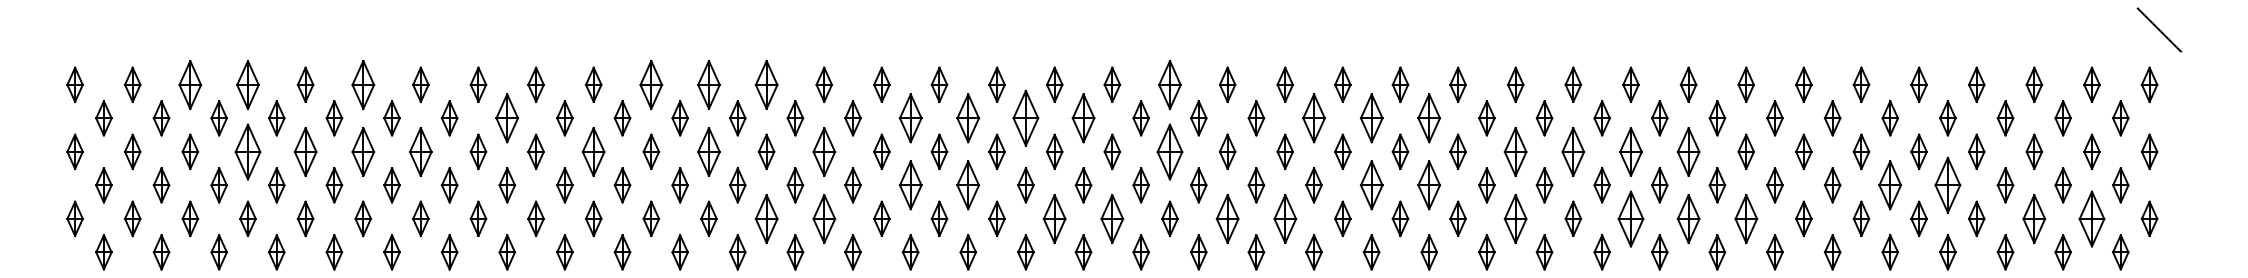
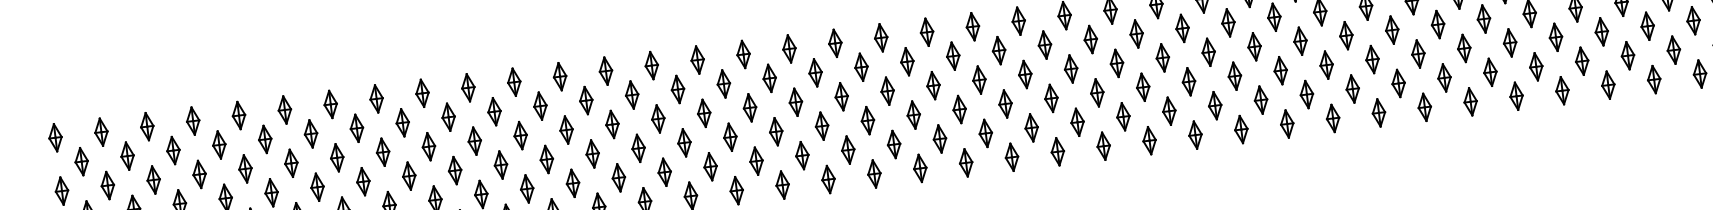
part: (190, 84) -> (147, 126), size x0.71
part: (247, 84) -> (192, 120), size x0.71
part: (362, 84) -> (284, 109), size x0.71
part: (651, 84) -> (514, 81), size x0.71
part: (708, 84) -> (559, 76), size x0.71
part: (766, 84) -> (605, 70), size x0.71
part: (1169, 84) -> (926, 32), size x0.71
part: (507, 118) -> (402, 122), size x0.71
part: (910, 118) -> (723, 84), size x0.71
part: (968, 118) -> (769, 78), size x0.71
part: (1025, 118) -> (815, 73), size x0.62
part: (1083, 118) -> (861, 67), size x0.71
part: (1313, 118) -> (1044, 45), size x0.71
part: (1371, 118) -> (1090, 39), size x0.71
part: (1429, 118) -> (1136, 34), size x0.71
part: (247, 151) -> (199, 174), size x0.62
part: (305, 151) -> (245, 168), size x0.71
part: (362, 151) -> (290, 163), size x0.71
part: (420, 151) -> (336, 157), size x0.71
part: (593, 151) -> (474, 140), size x0.71
part: (708, 151) -> (566, 129), size x0.71
part: (823, 151) -> (657, 118), size x0.71
part: (1169, 151) -> (933, 85), size x0.62
part: (1515, 151) -> (1208, 52), size x0.71
part: (1573, 151) -> (1254, 46), size x0.71
part: (1630, 151) -> (1300, 40), size x0.71
part: (1688, 151) -> (1346, 35), size x0.71
part: (910, 185) -> (730, 137), size x0.71
part: (968, 185) -> (776, 131), size x0.71
part: (1371, 185) -> (1097, 93), size x0.71
part: (1429, 185) -> (1143, 87), size x0.71
part: (1890, 185) -> (1510, 43), size x0.71
part: (1947, 185) -> (1555, 37), size x0.62
part: (766, 218) -> (618, 177), size x0.71
part: (823, 218) -> (664, 172), size x0.71
part: (1054, 218) -> (848, 149), size x0.71
part: (1112, 218) -> (894, 144), size x0.71
part: (1227, 218) -> (985, 133), size x0.71
part: (1284, 218) -> (1031, 127), size x0.71
part: (1515, 218) -> (1214, 105), size x0.71
part: (1630, 218) -> (1306, 94), size x0.62
part: (1688, 218) -> (1352, 88), size x0.71
part: (1745, 218) -> (1398, 83), size x0.71
part: (2034, 218) -> (1628, 55), size x0.71
part: (2091, 218) -> (1673, 49), size x0.62

